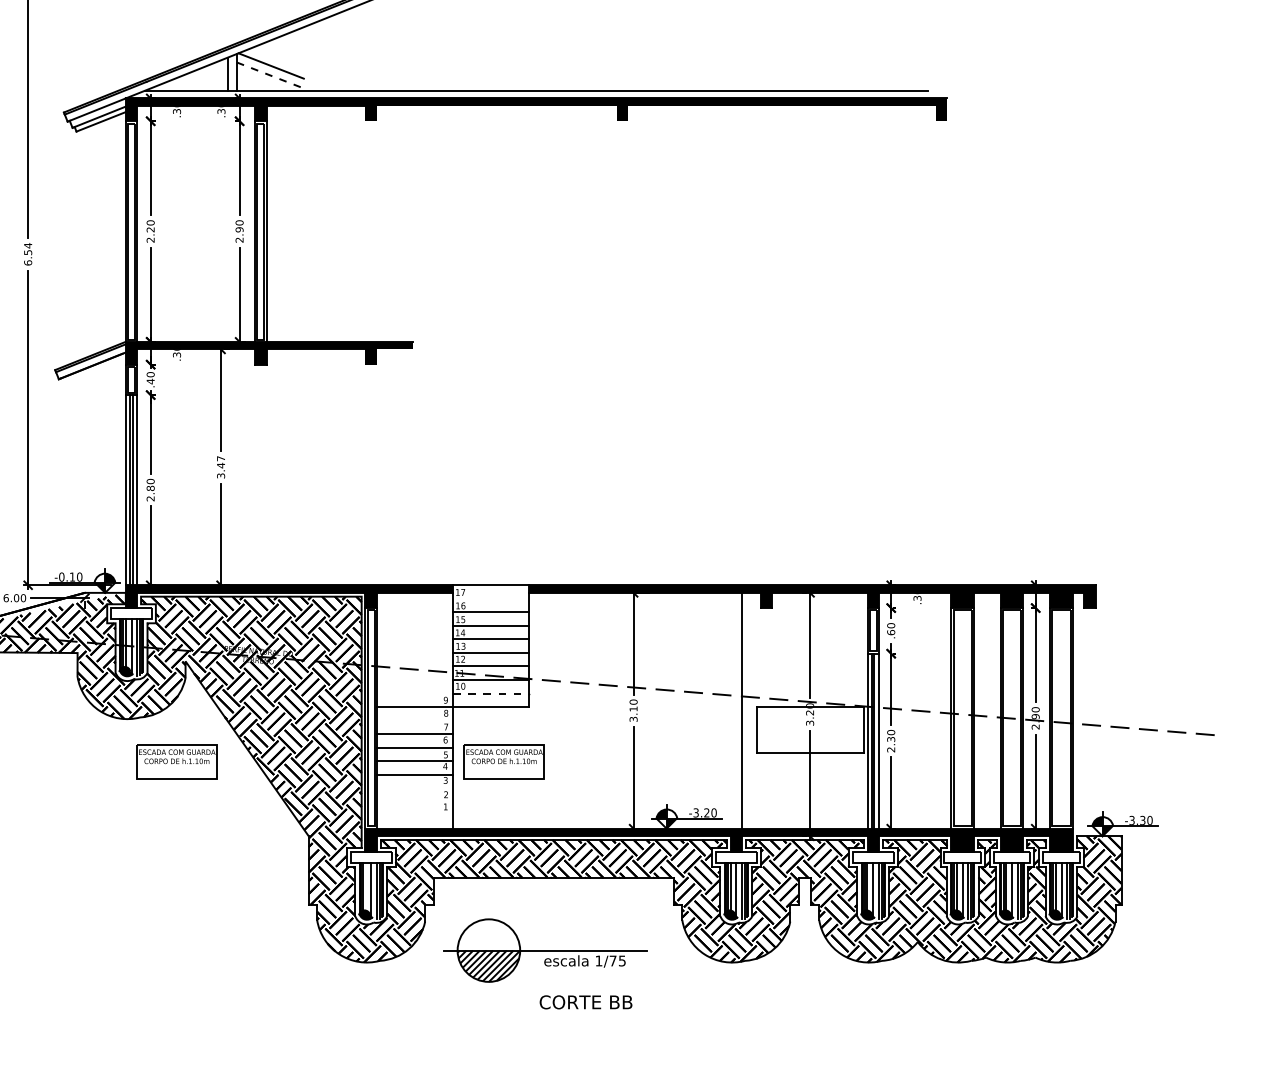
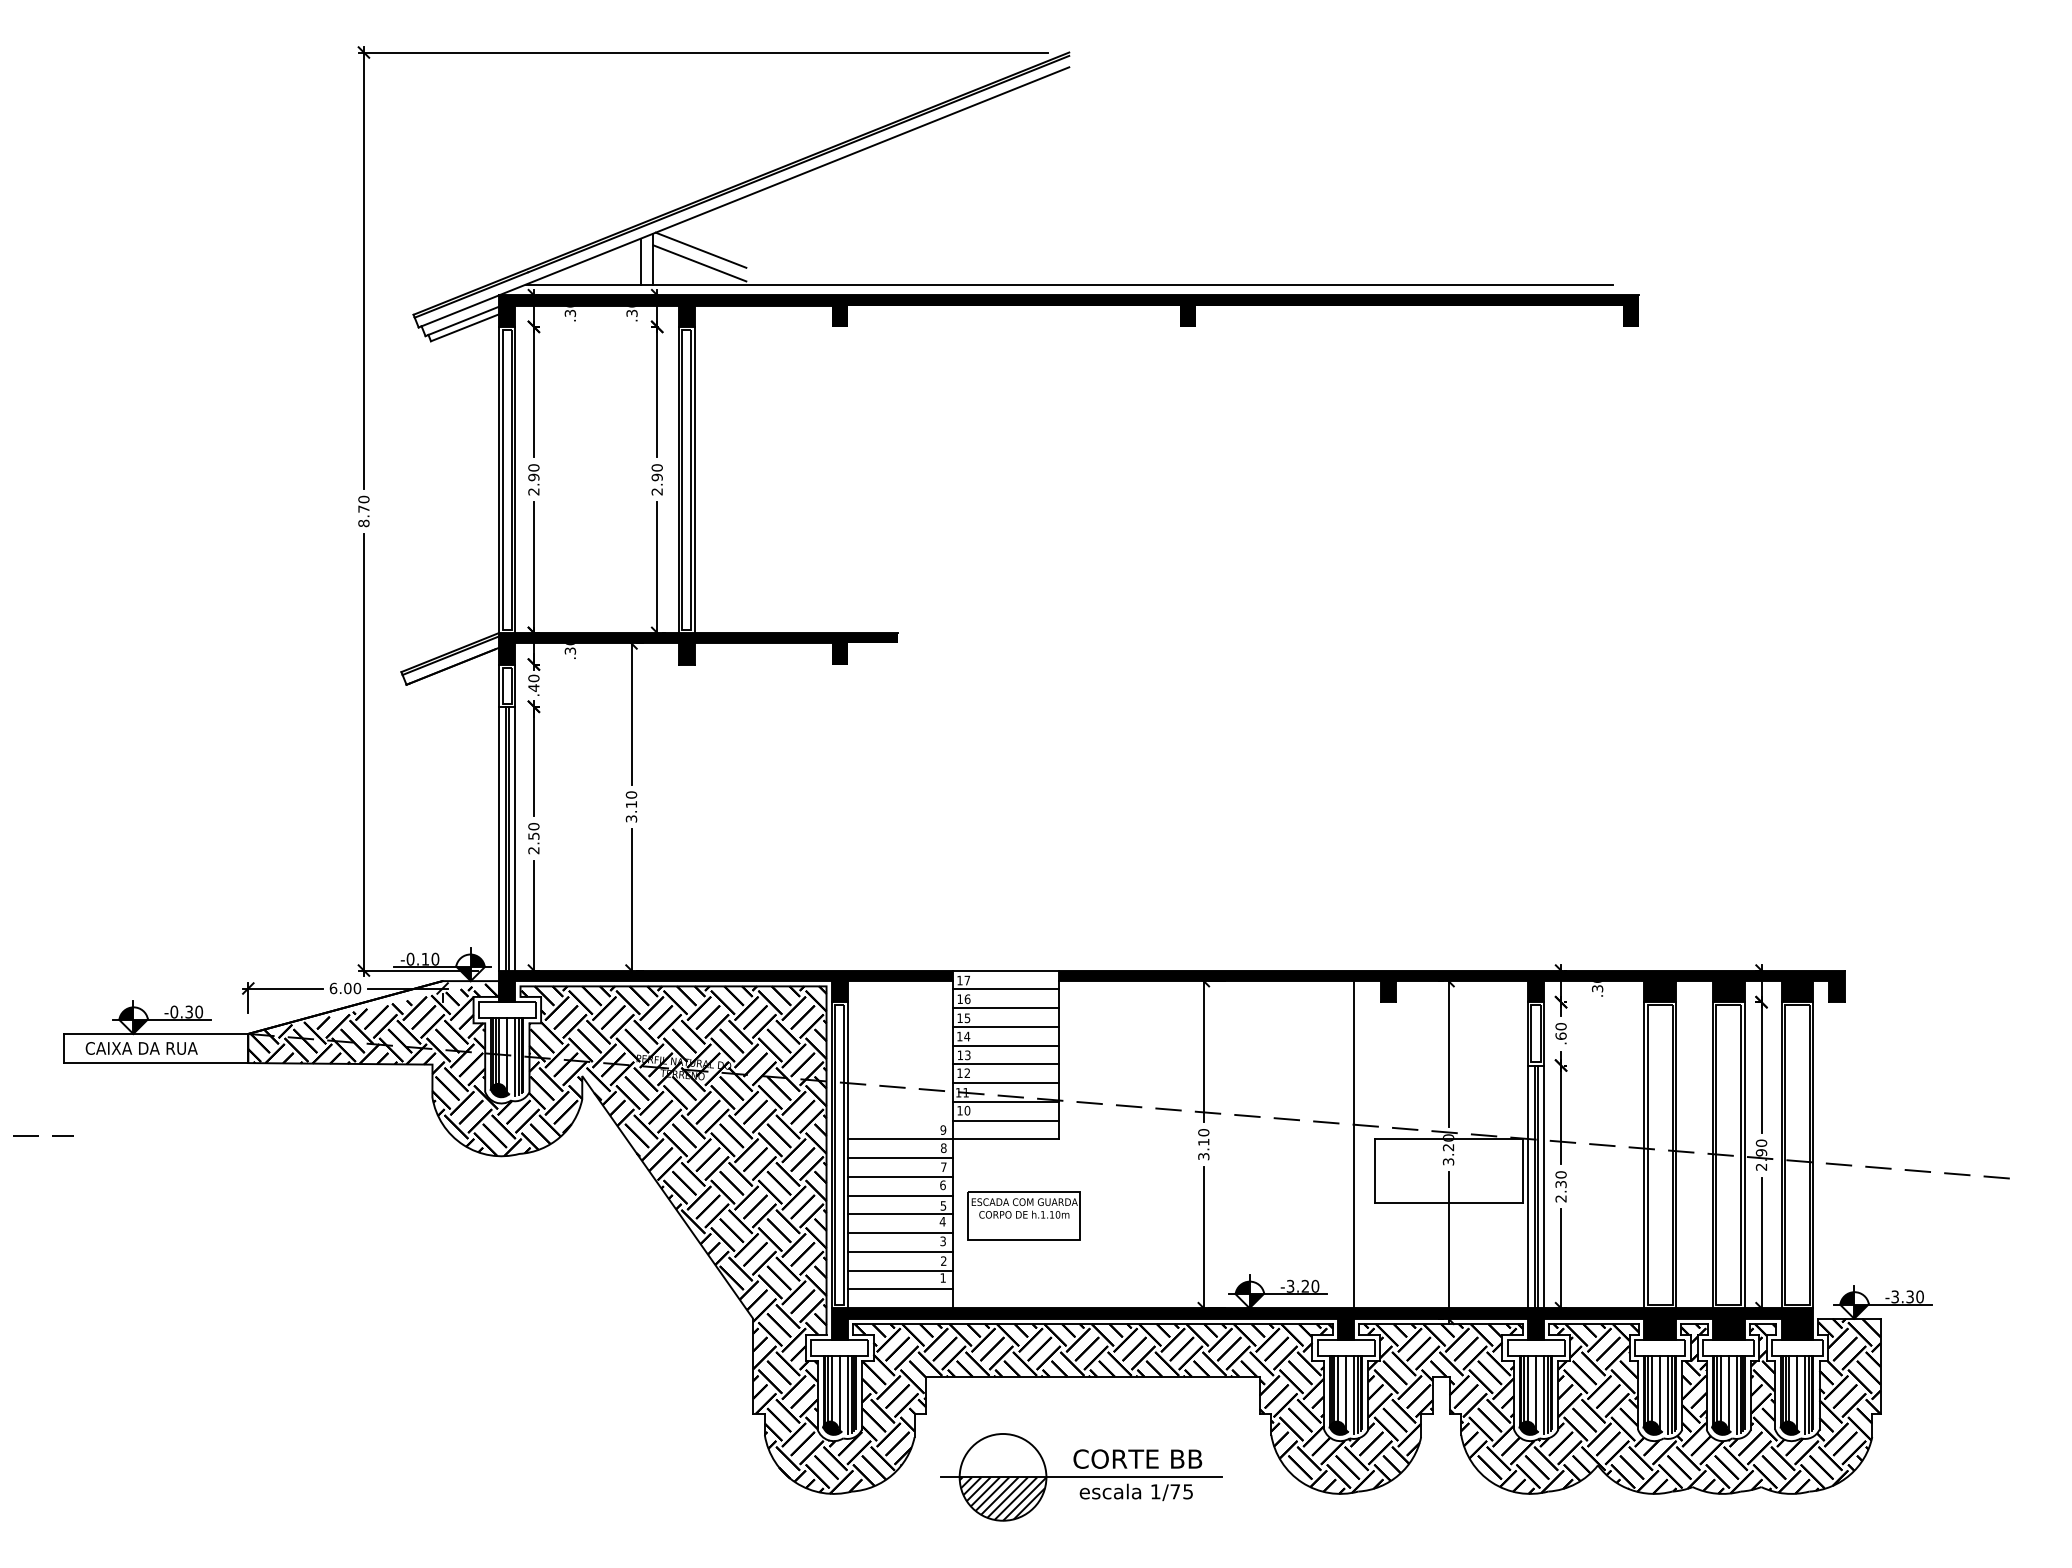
line: (270, 75) -> (699, 263), dashed -> solid
text: (150, 229) -> (533, 477), 2.20 -> 2.90
text: (27, 254) -> (363, 511), 6.54 -> 8.70
text: (221, 461) -> (631, 799), 3.47 -> 3.10
text: (150, 487) -> (533, 835), 2.80 -> 2.50
line: (490, 598) -> (1005, 989), added
line: (490, 693) -> (1005, 1120), dashed -> solid
line: (414, 720) -> (900, 1158), added
part: (176, 761) -> (569, 1215), removed
line: (414, 787) -> (900, 1251), added
line: (414, 801) -> (900, 1270), added
line: (414, 815) -> (900, 1289), added
line: (365, 886) -> (831, 1388), added
text: (585, 1001) -> (1137, 1458), moved

